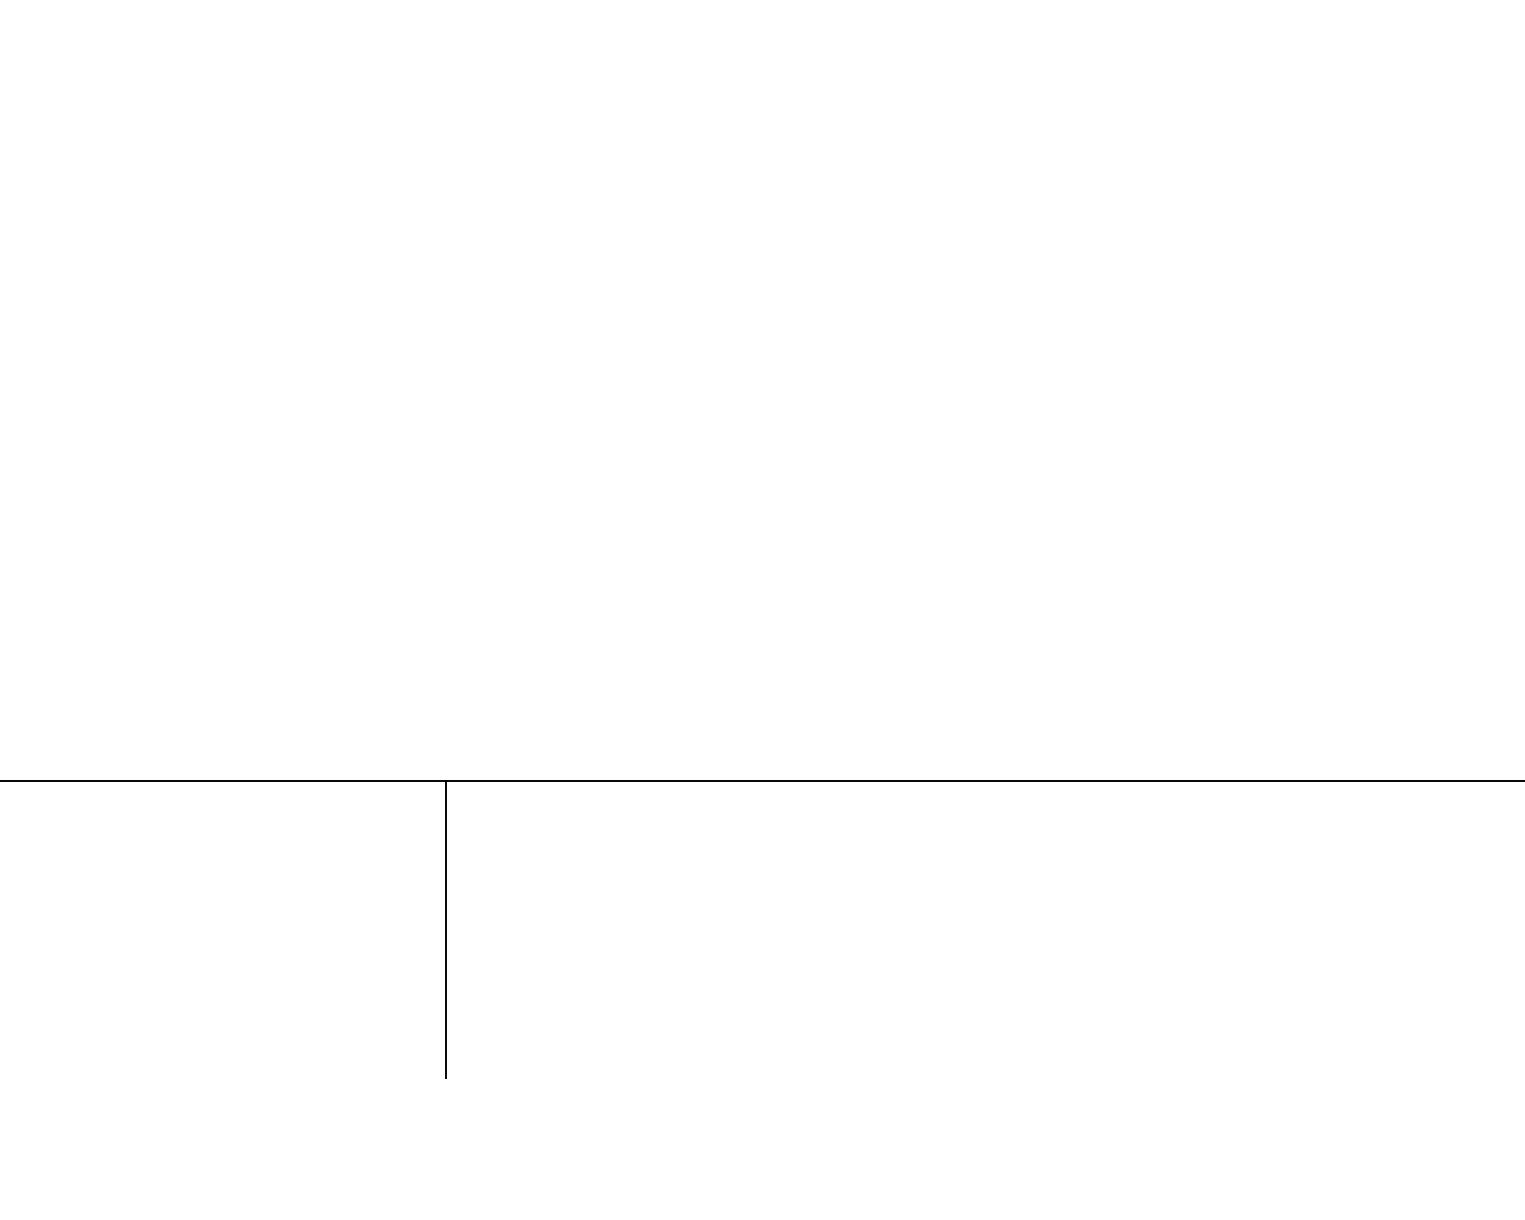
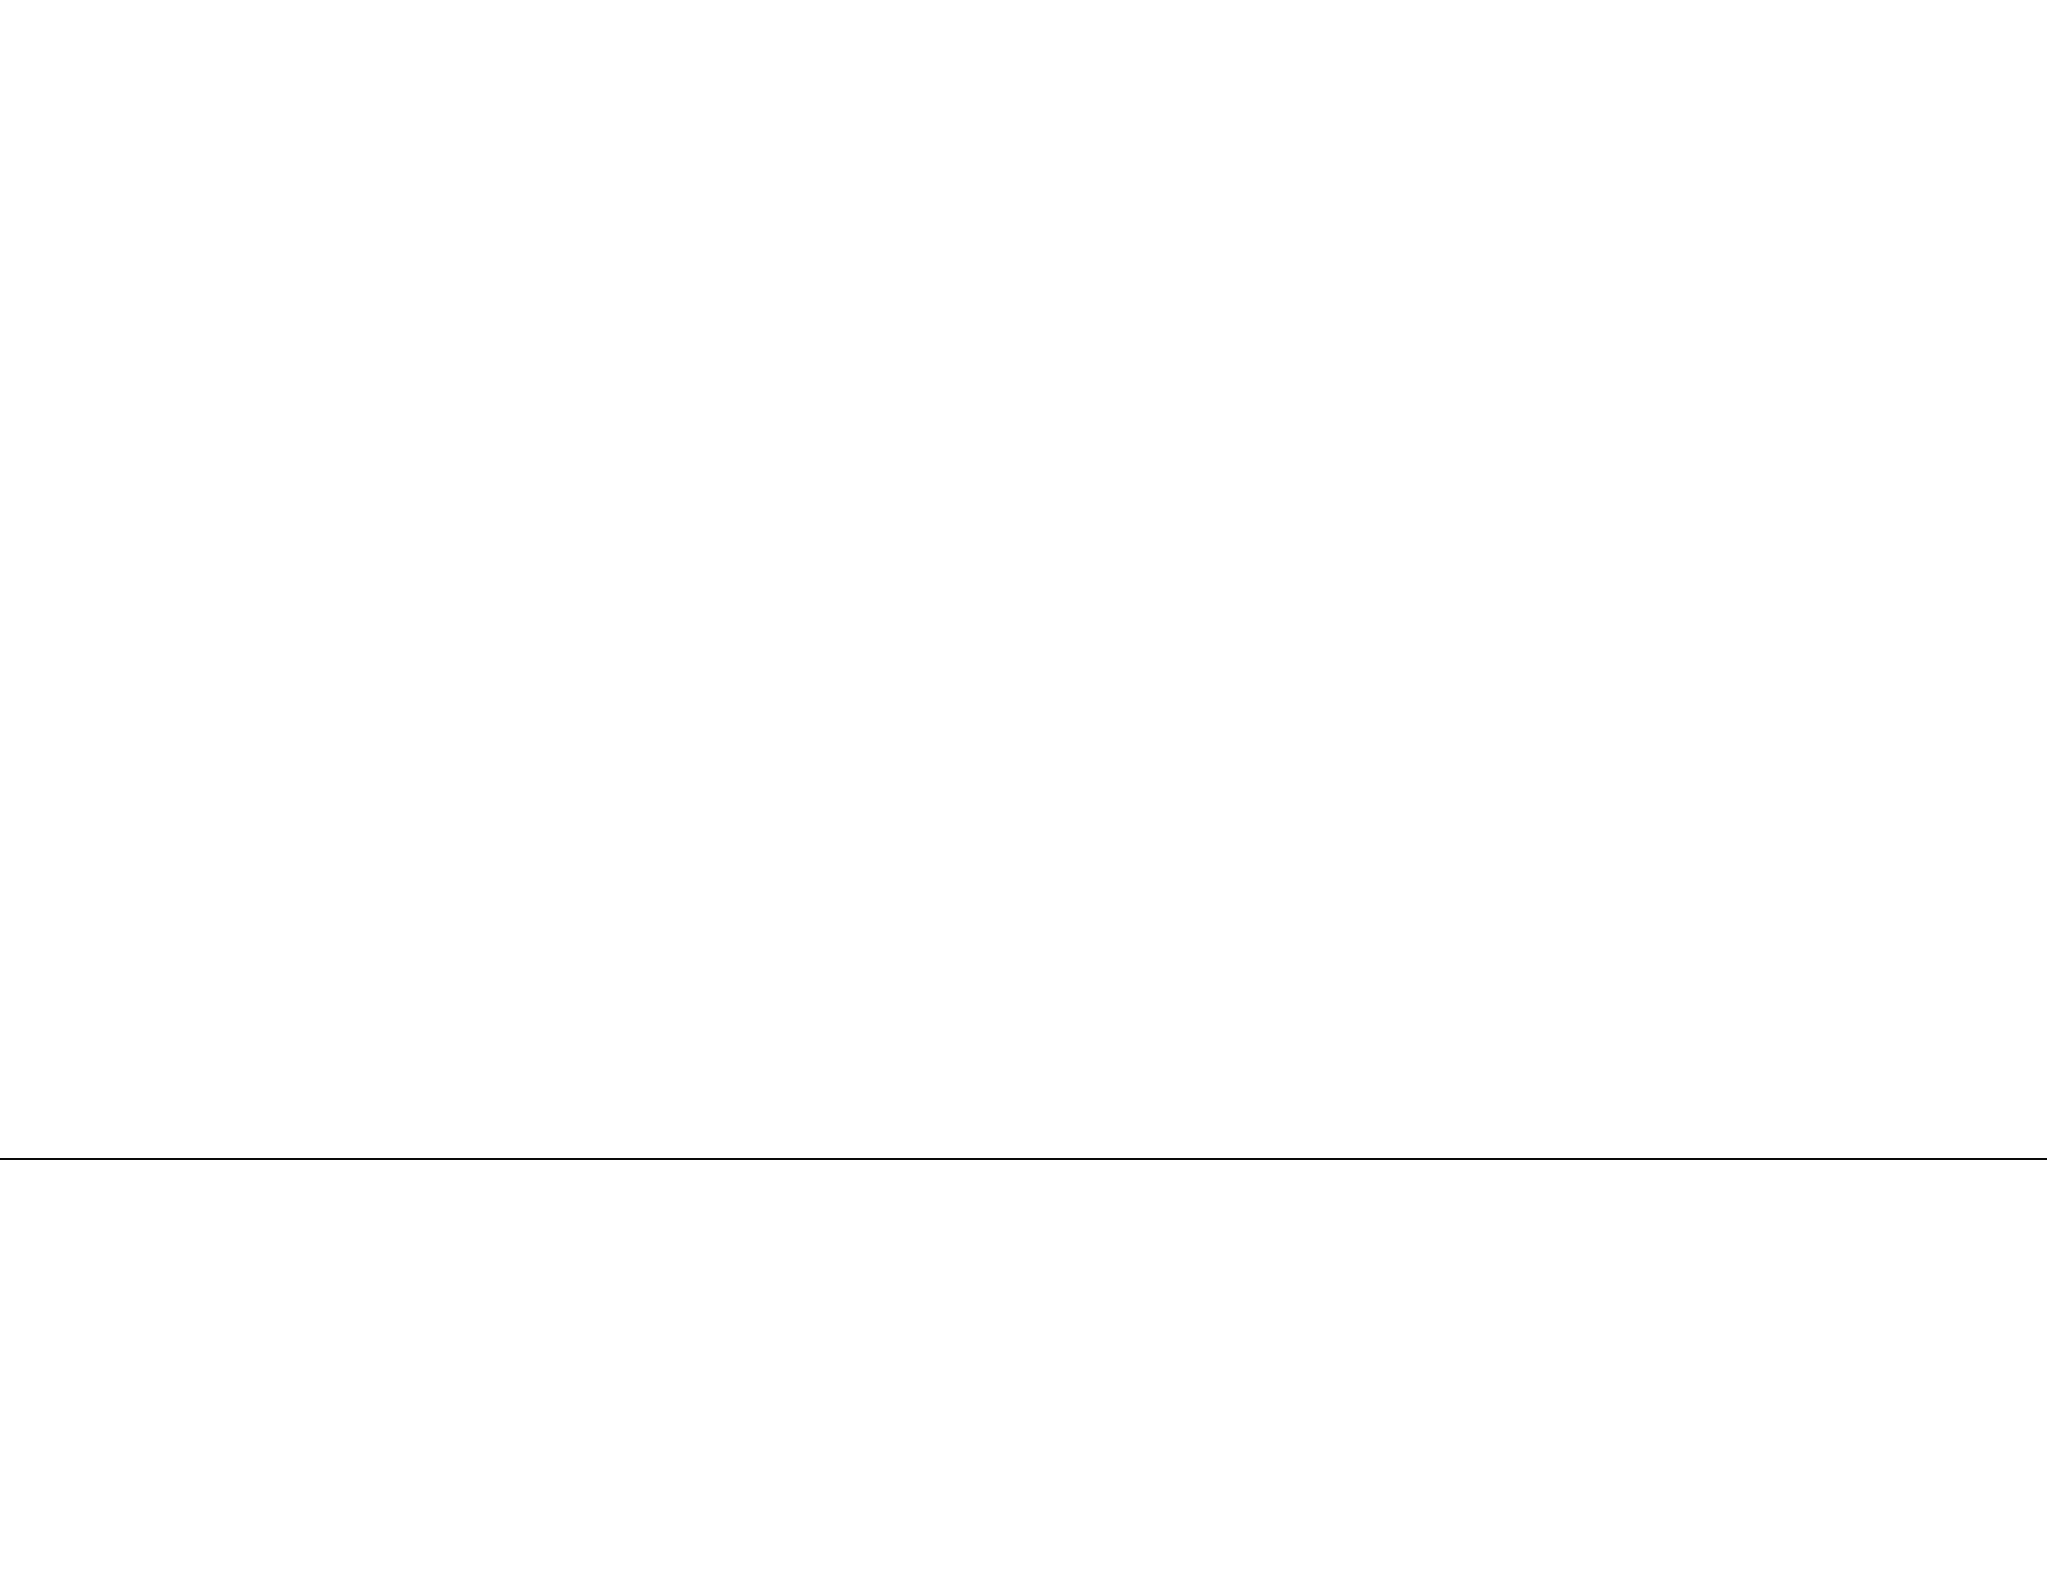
line: (445, 929) -> (373, 1323), removed

